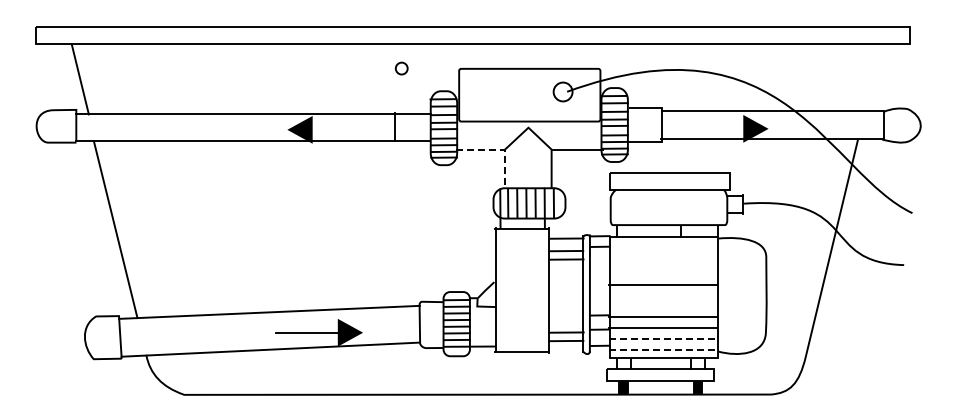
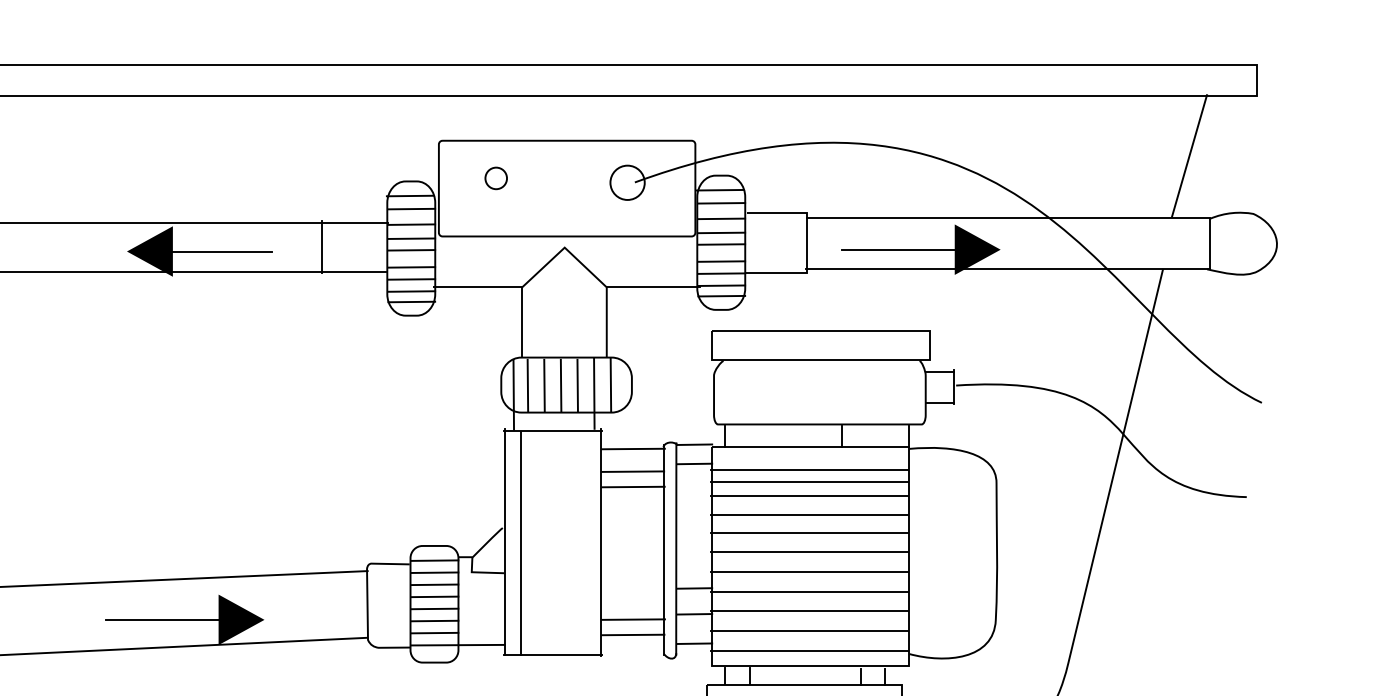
circle: (401, 68) -> (495, 178), moved
line: (872, 76) -> (1189, 154), added
line: (713, 128) -> (900, 249), added
line: (338, 129) -> (219, 250), added
line: (500, 149) -> (513, 287), dashed -> solid
line: (663, 249) -> (809, 468), added
line: (663, 256) -> (809, 481), added
line: (663, 264) -> (809, 495), added
line: (663, 275) -> (809, 515), added
line: (504, 290) -> (521, 543), added
line: (663, 295) -> (809, 552), added
line: (663, 306) -> (809, 572), added
line: (663, 338) -> (809, 630), dashed -> solid
line: (663, 349) -> (809, 650), dashed -> solid

